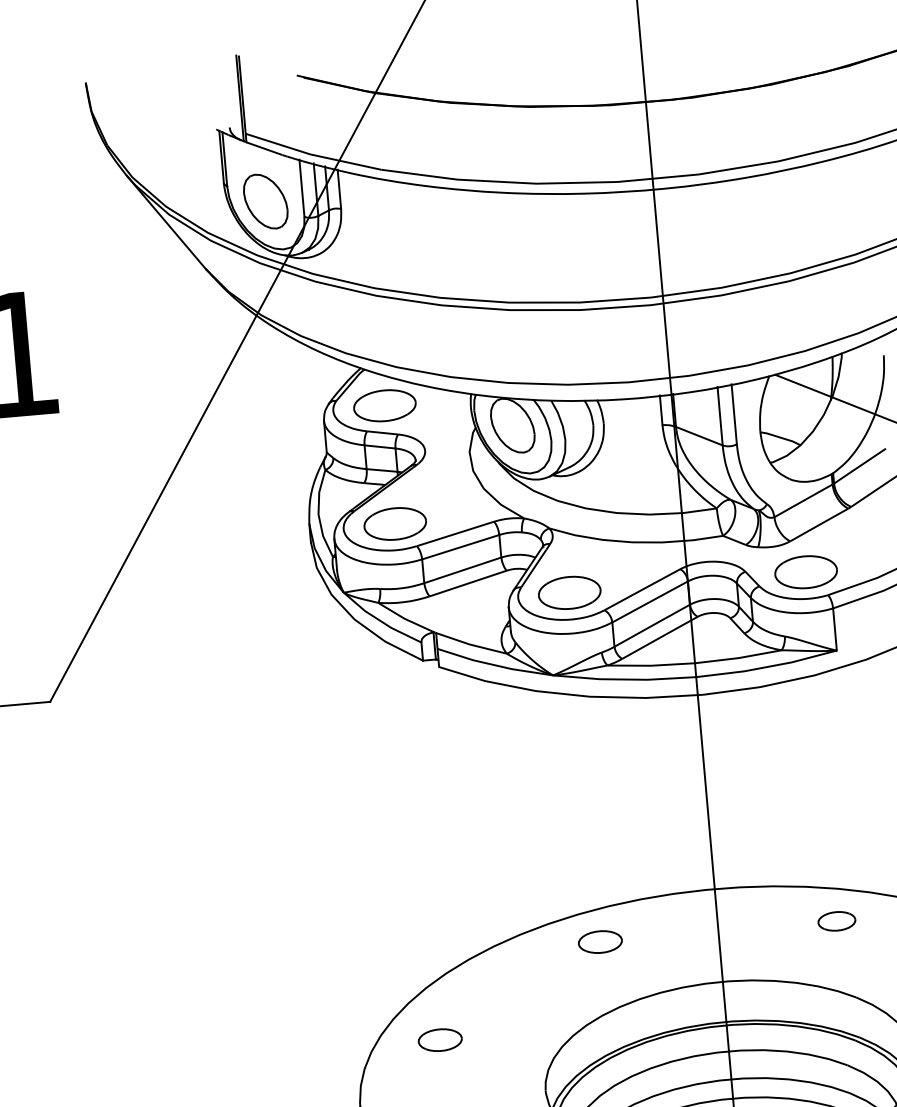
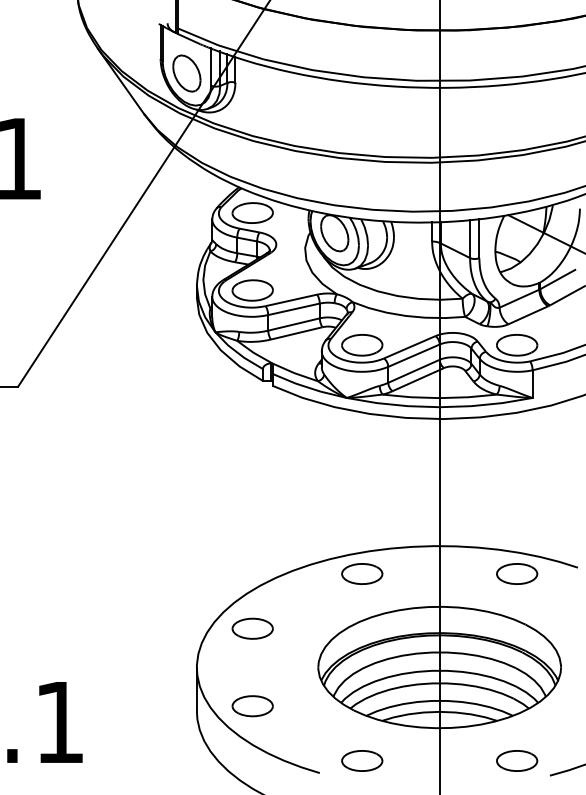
part: (837, 920) -> (517, 573), size x1.67
part: (600, 941) -> (362, 573), size x1.43
part: (440, 1039) -> (252, 628), size x1.43

